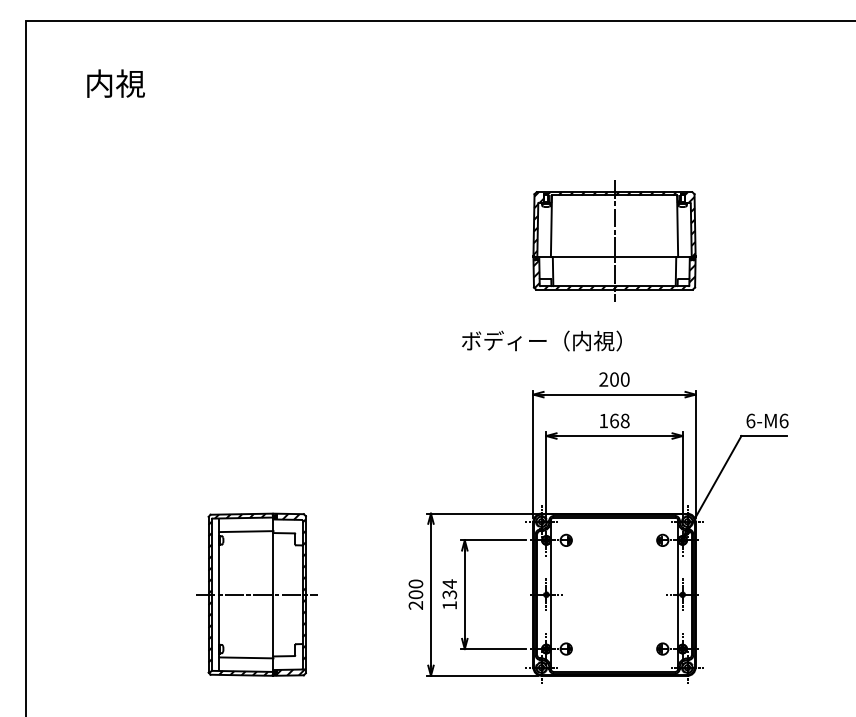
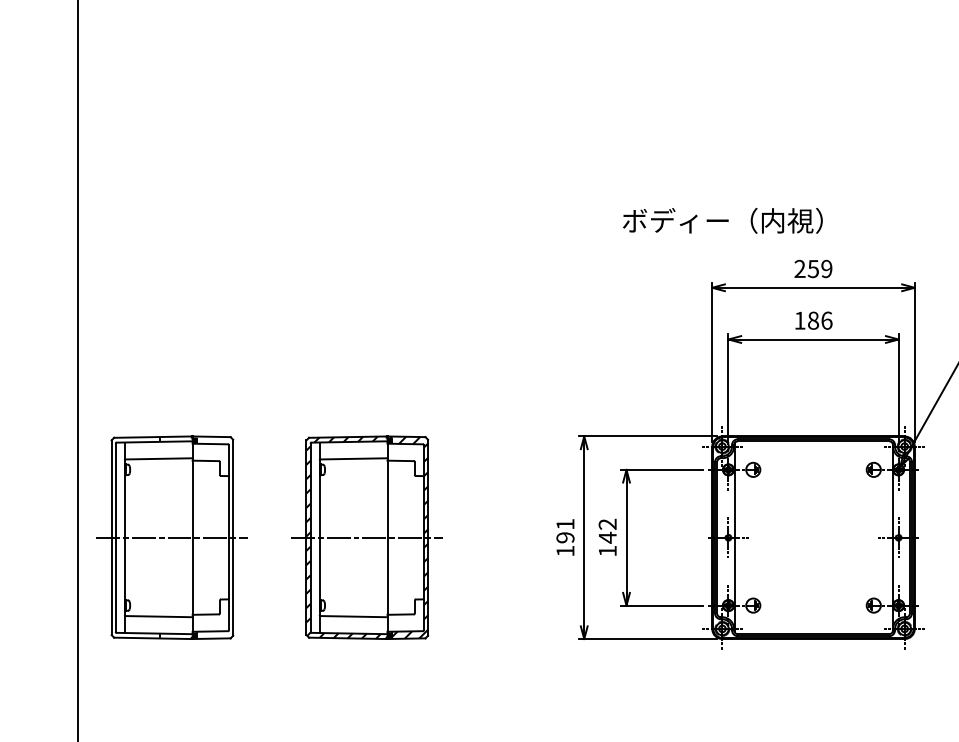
part: (614, 240) -> (813, 95), removed
text: (619, 379) -> (819, 268), 200 -> 259
text: (619, 420) -> (819, 320), 168 -> 186
text: (449, 589) -> (607, 531), 134 -> 142
part: (100, 594) -> (171, 537), added
text: (415, 594) -> (564, 537), 200 -> 191

